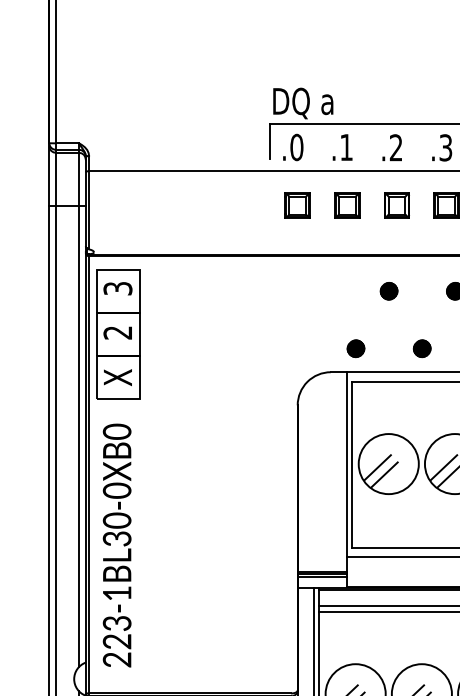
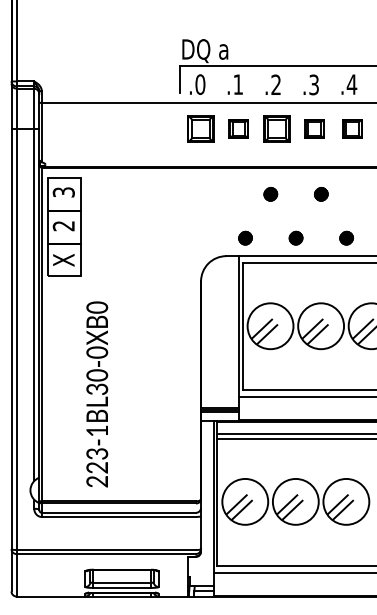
part: (298, 204) -> (201, 128), size x1.4
part: (396, 204) -> (276, 128), size x1.4
text: (117, 545) -> (97, 394), moved

